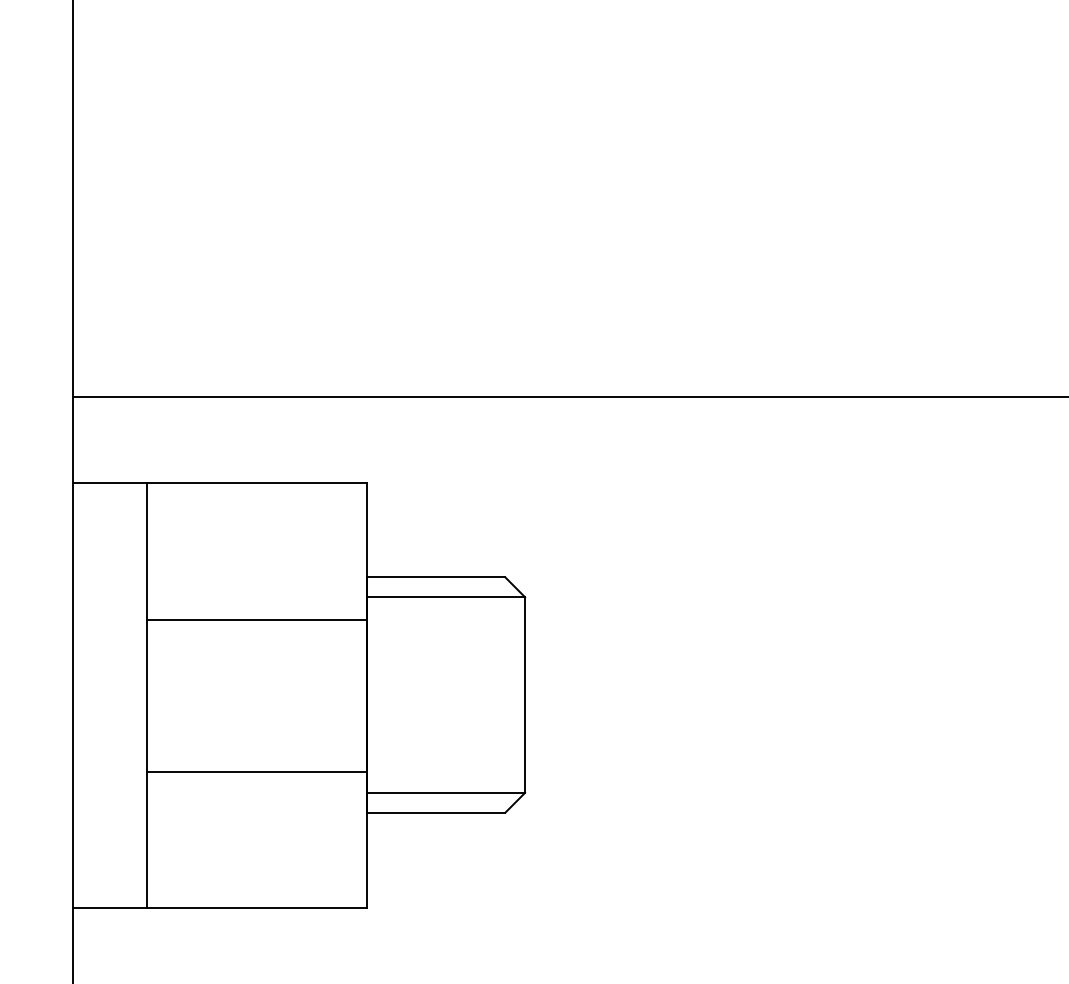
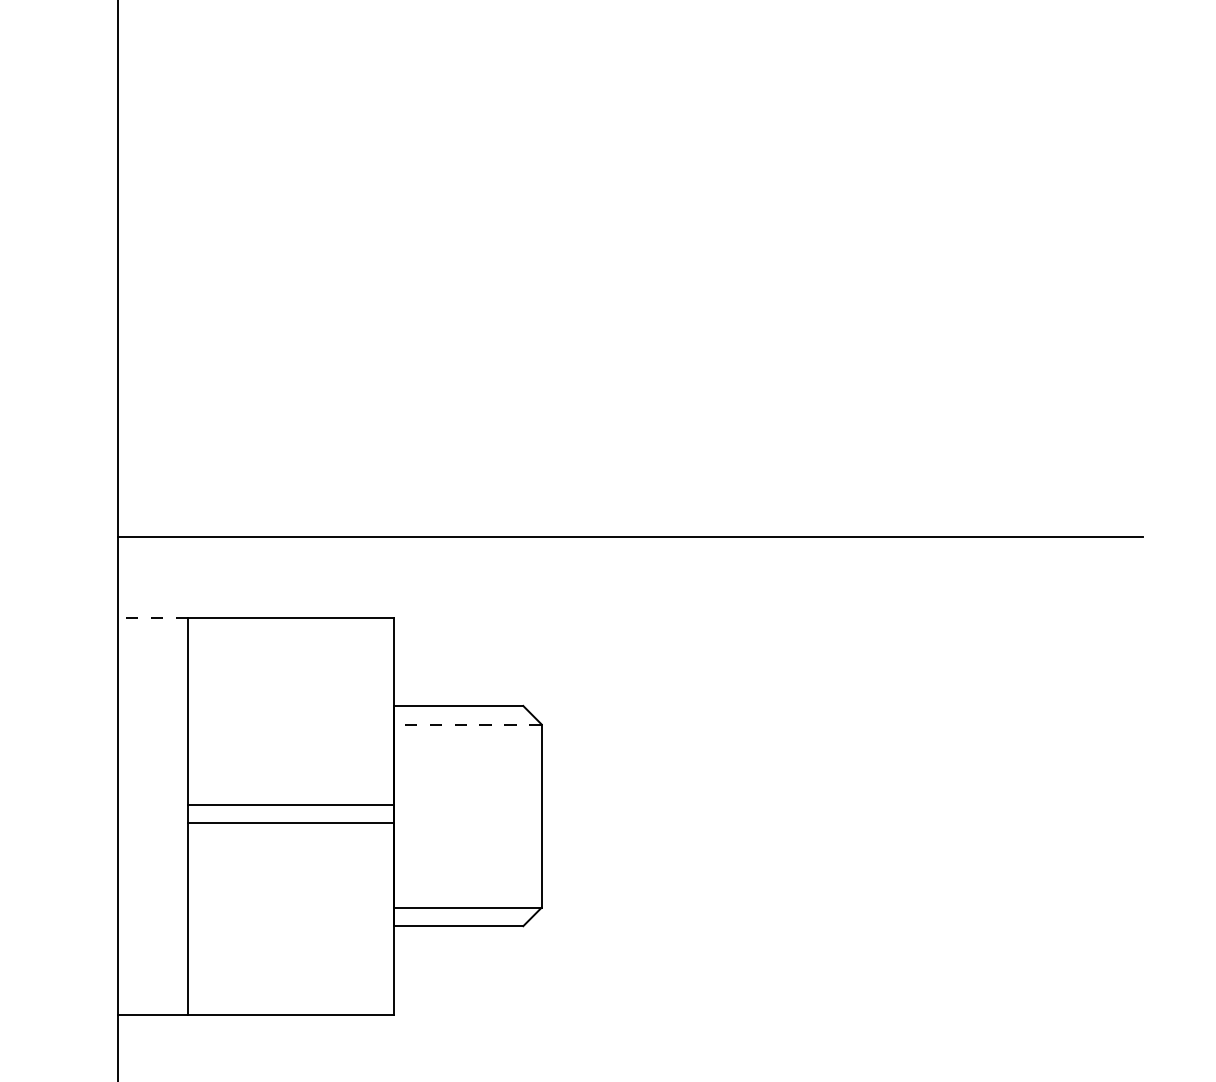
line: (110, 482) -> (153, 617), solid -> dashed
line: (445, 597) -> (467, 724), solid -> dashed
line: (256, 620) -> (290, 805), moved
line: (256, 772) -> (290, 823), moved

